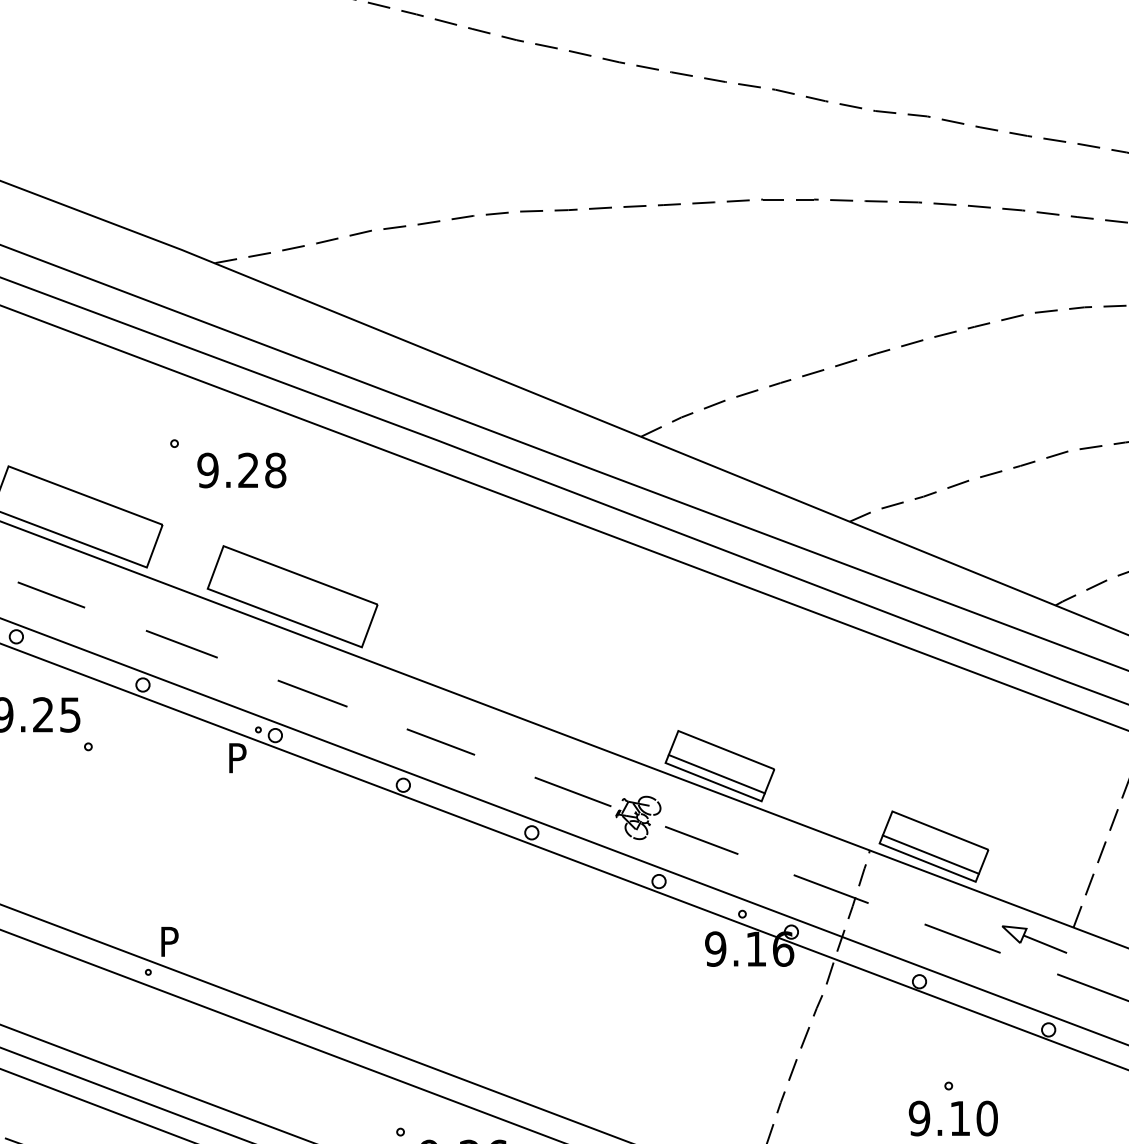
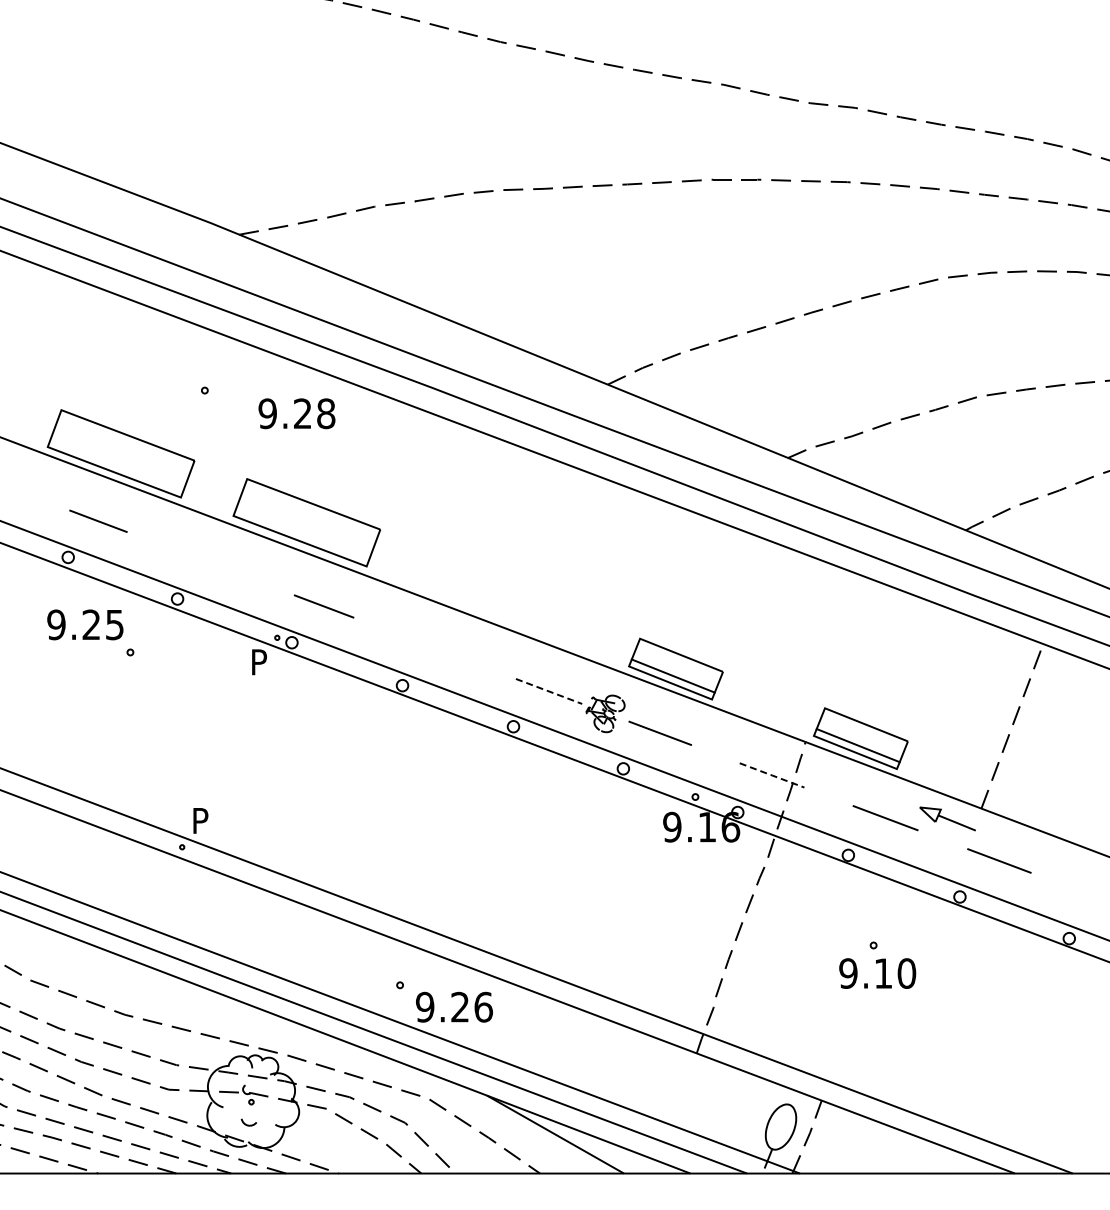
text: (241, 470) -> (296, 413), moved
line: (182, 643) -> (211, 563), removed
line: (440, 742) -> (434, 648), removed
line: (574, 792) -> (550, 691), solid -> dashed
line: (831, 889) -> (772, 775), solid -> dashed

